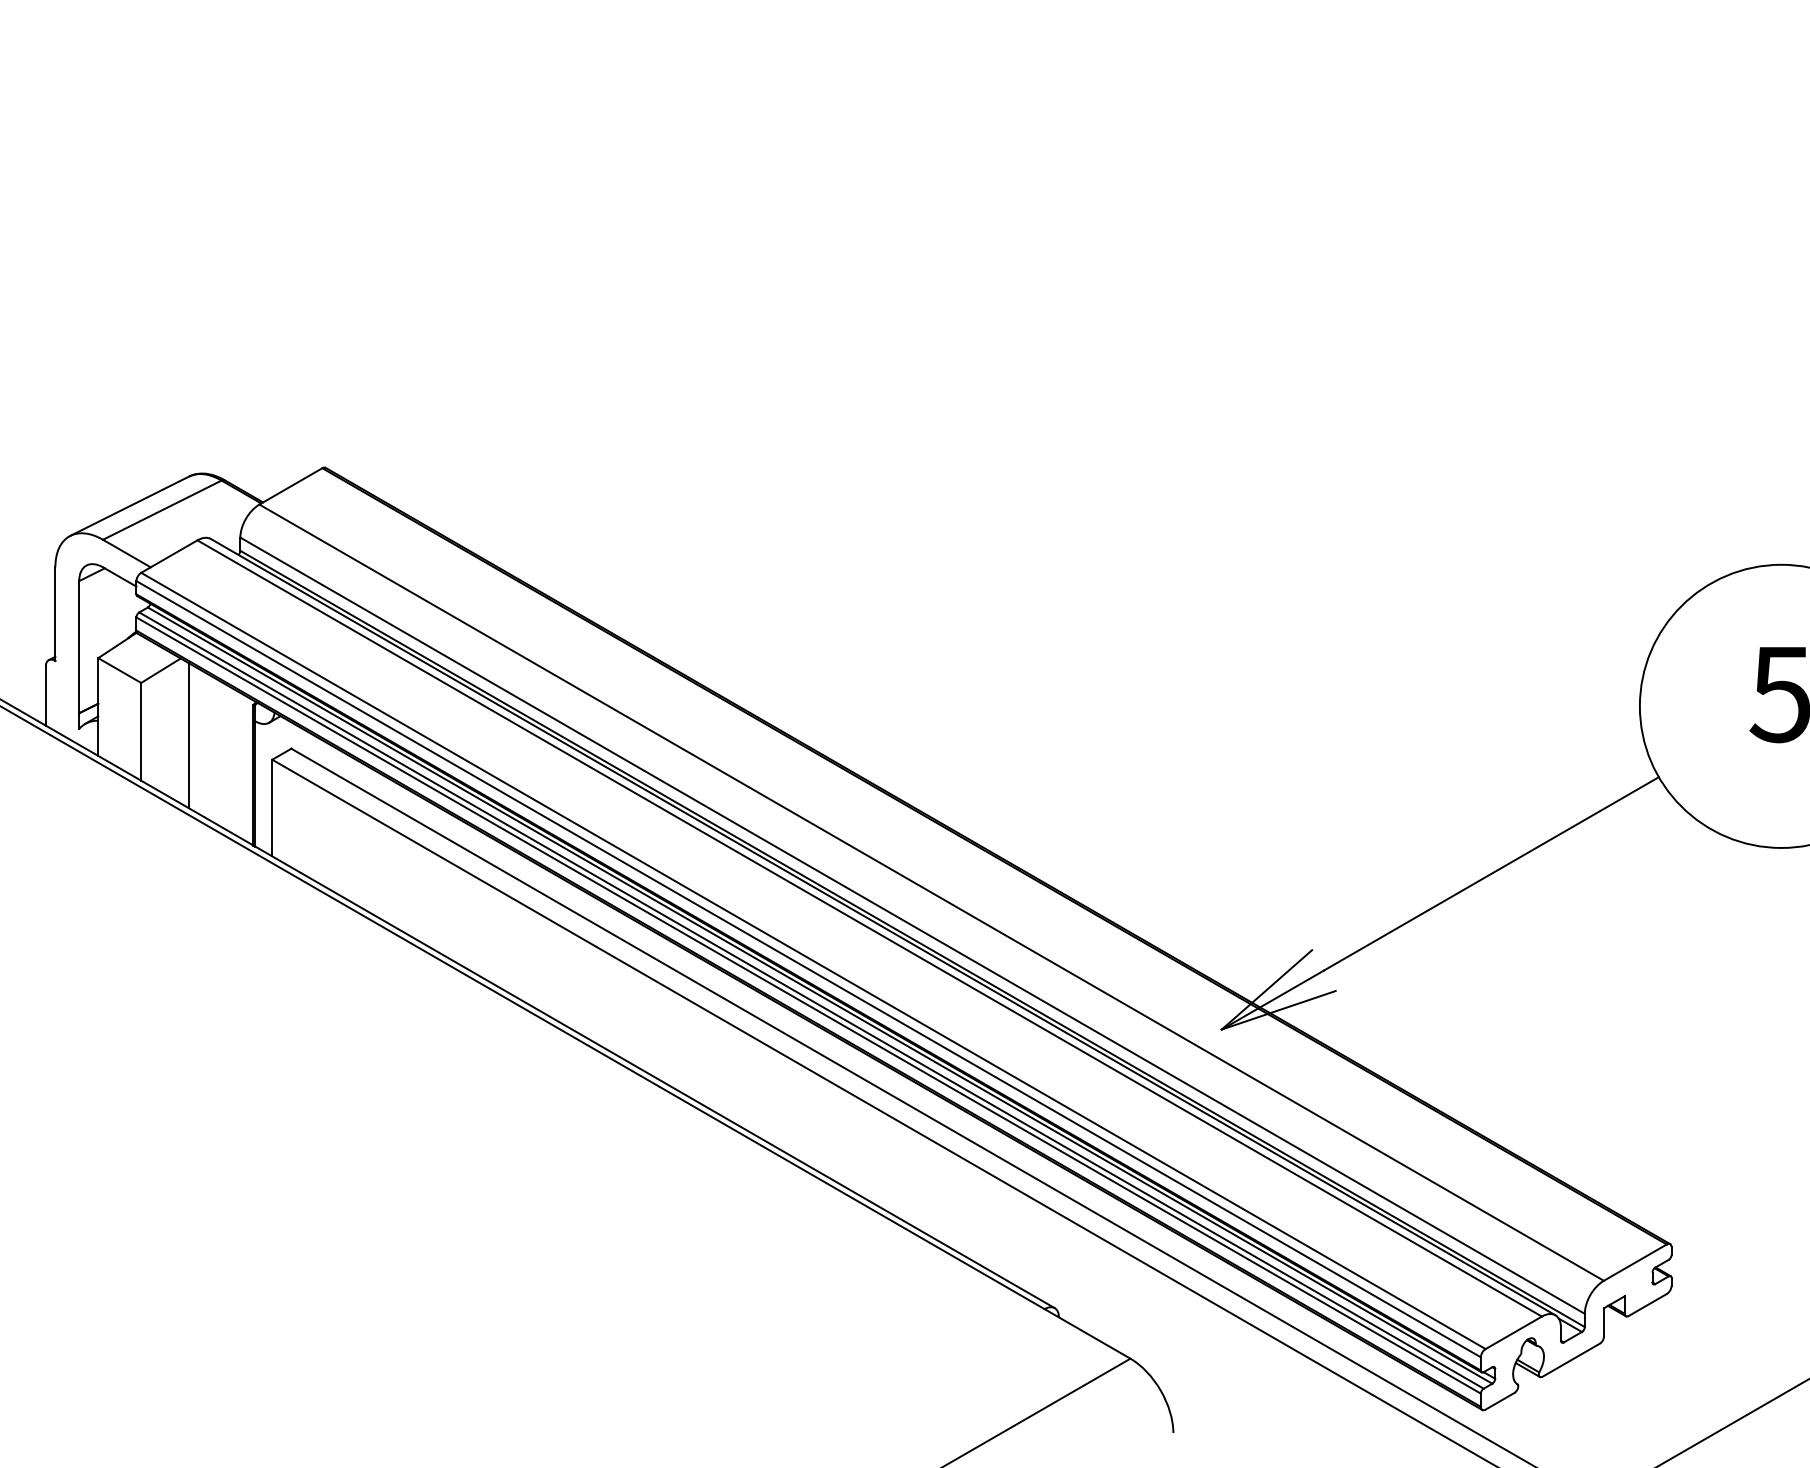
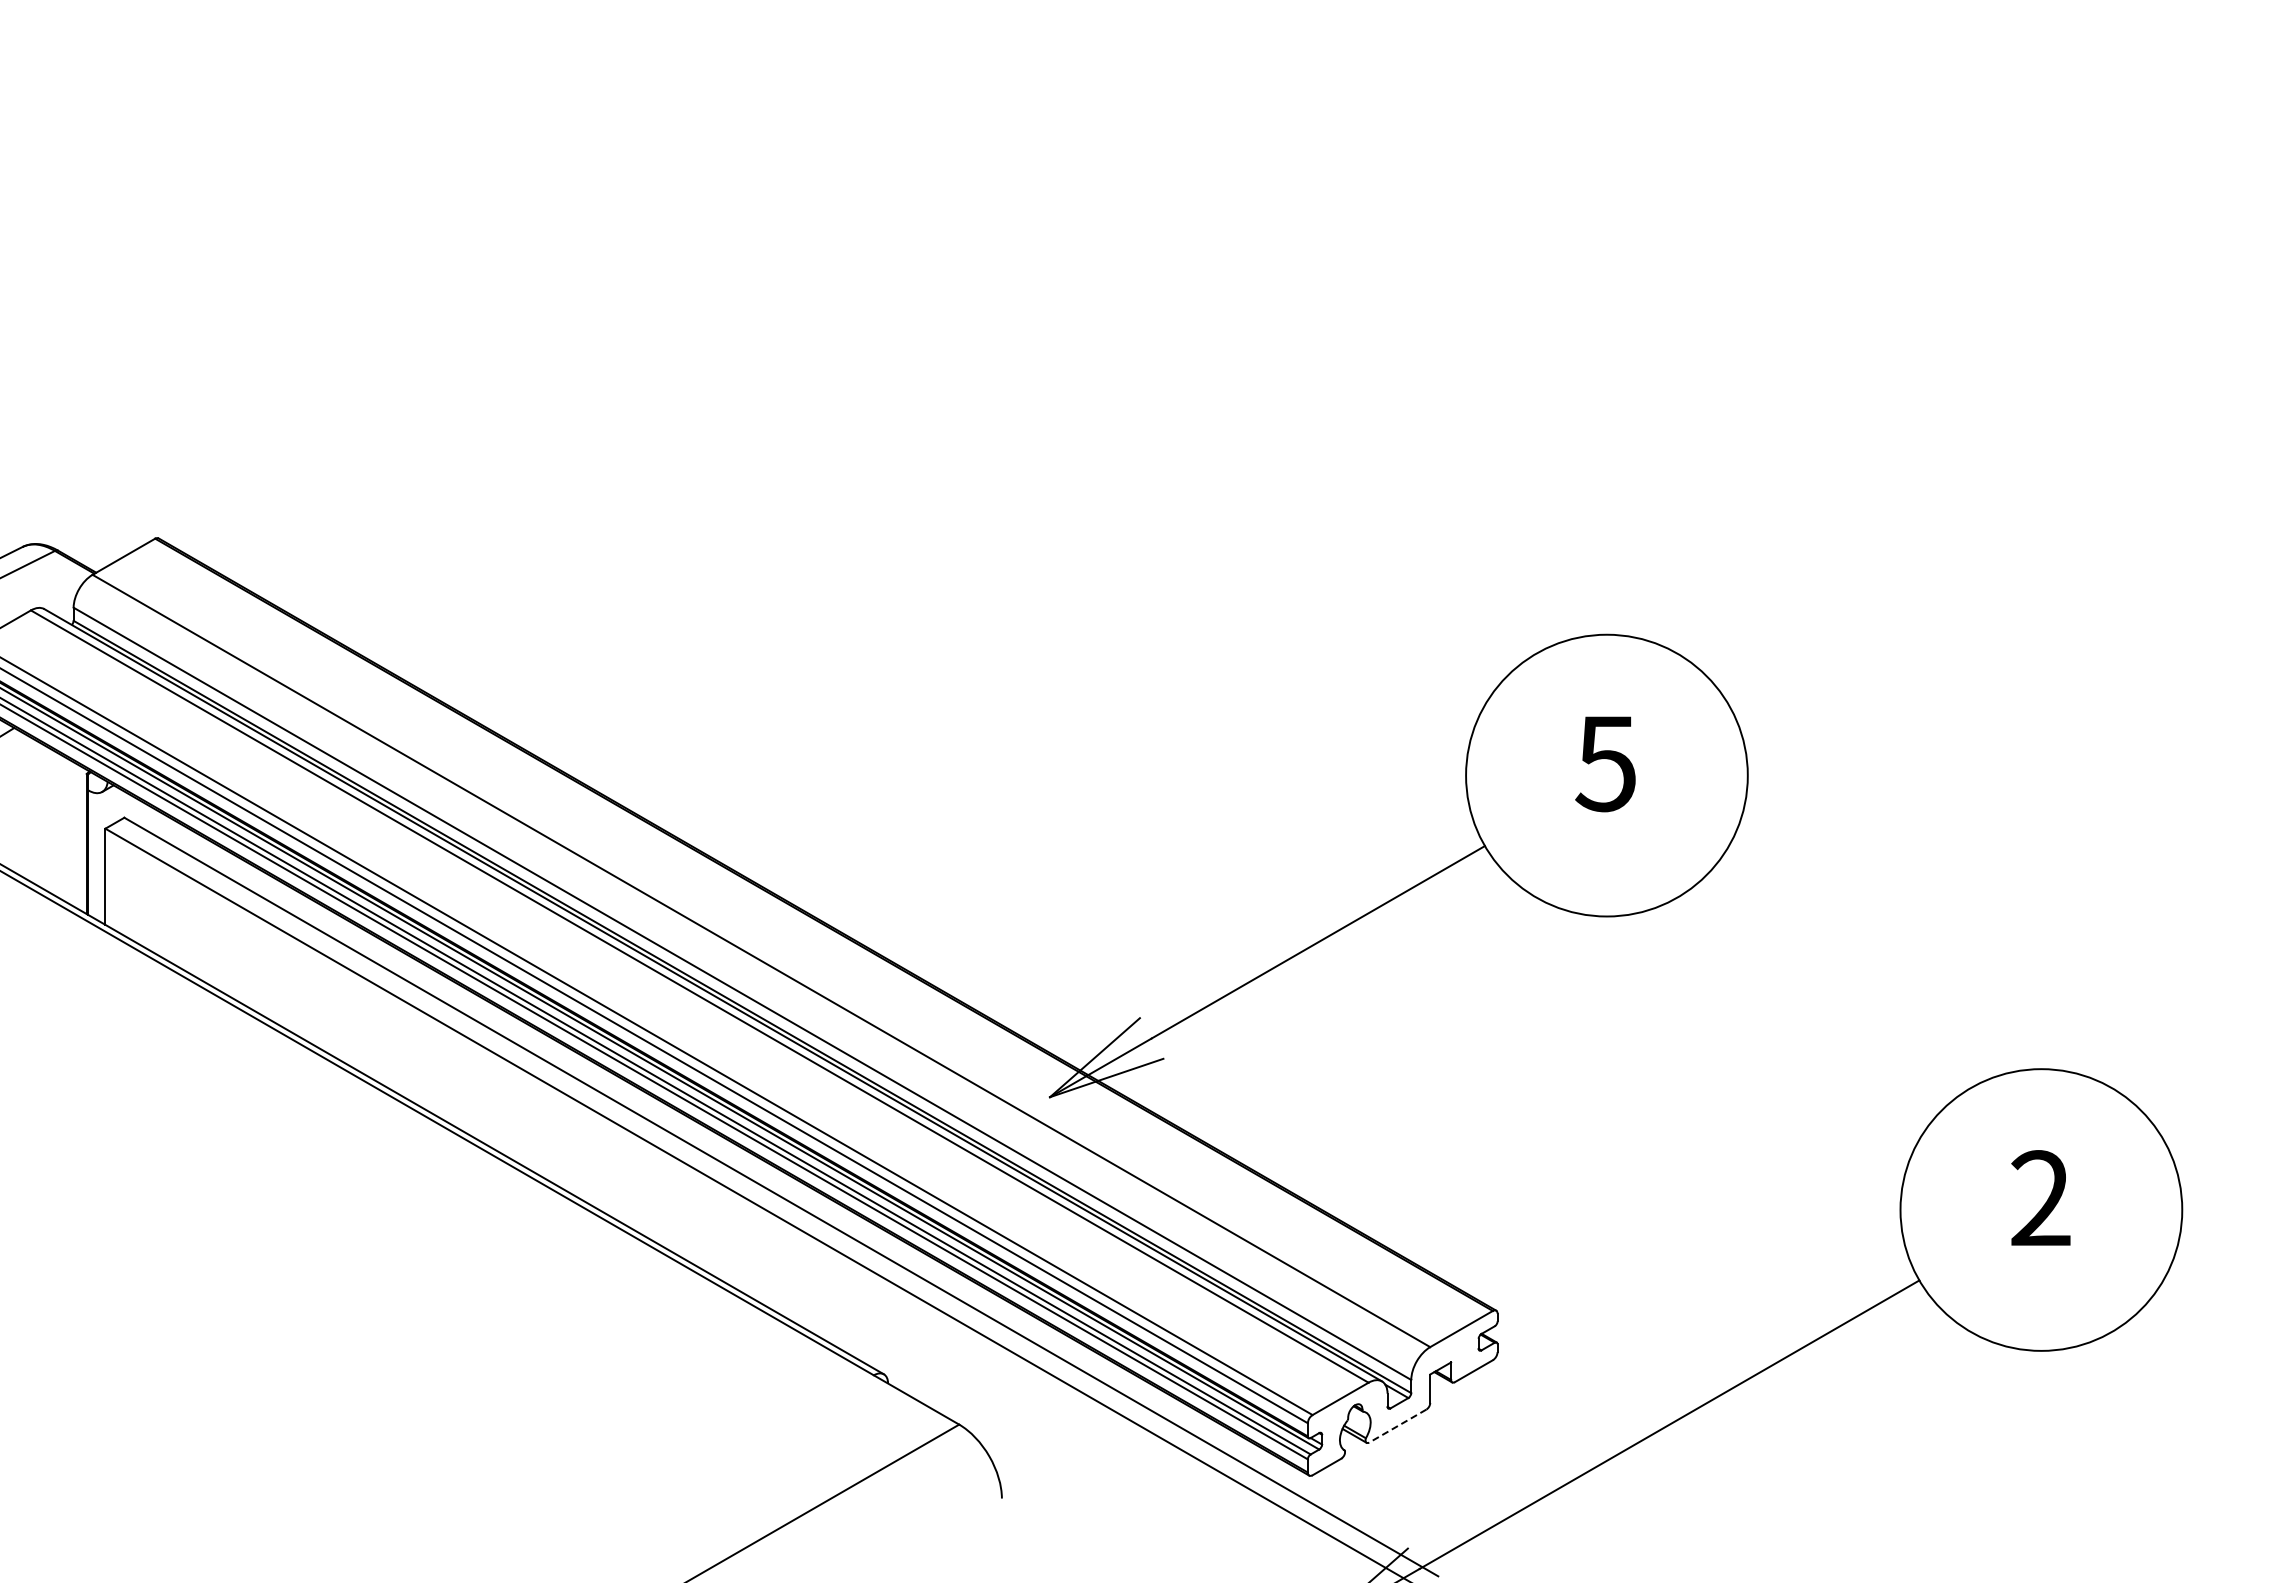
line: (188, 735) -> (22, 804), removed
line: (1570, 1360) -> (1397, 1426), solid -> dashed

